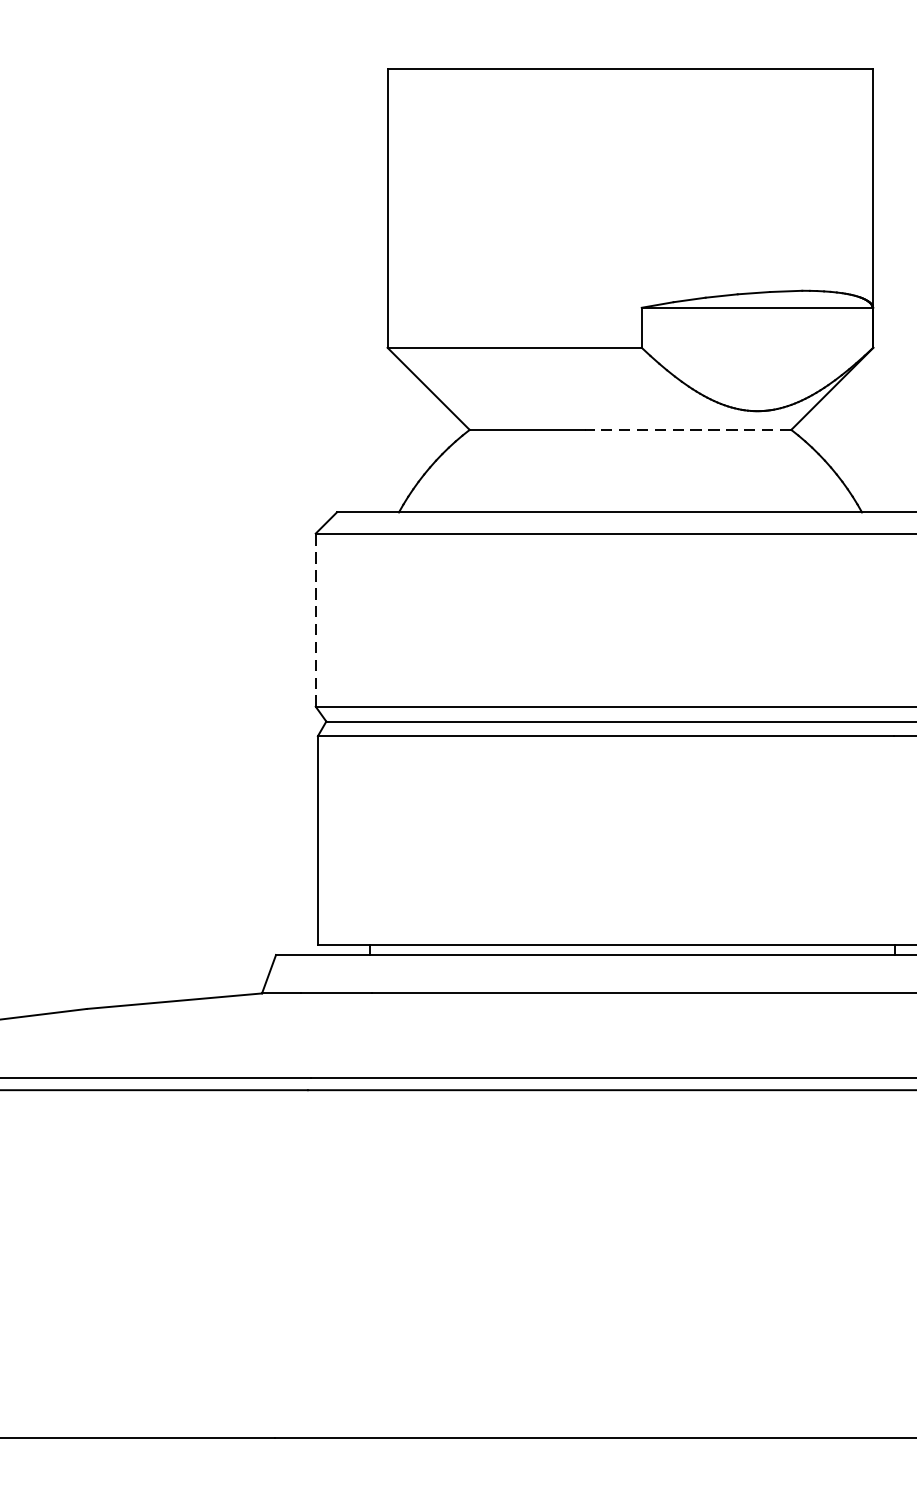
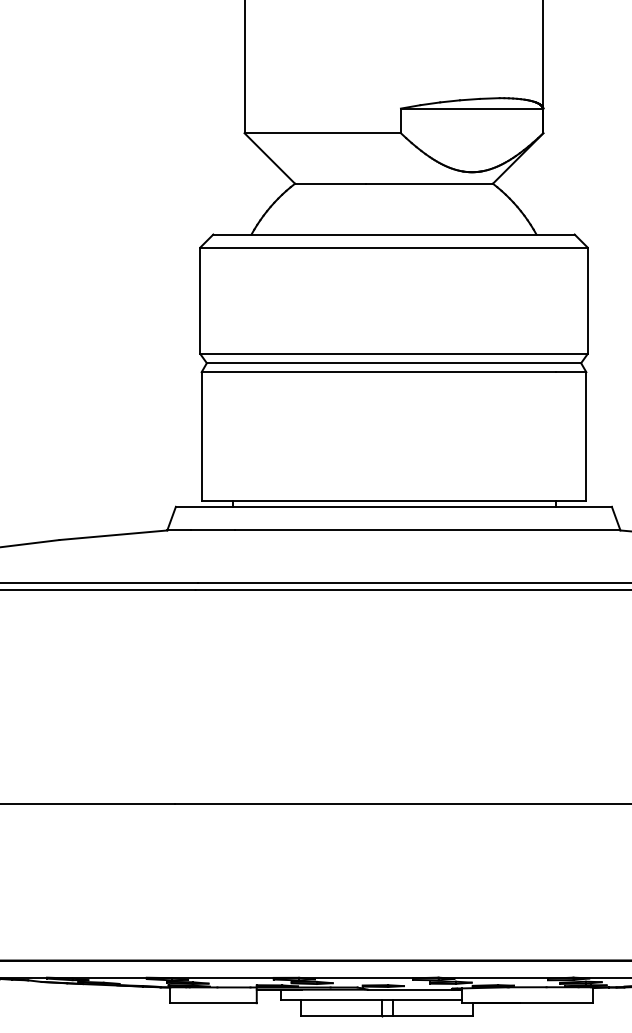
line: (688, 429) -> (429, 183), dashed -> solid
line: (315, 619) -> (200, 300), dashed -> solid

